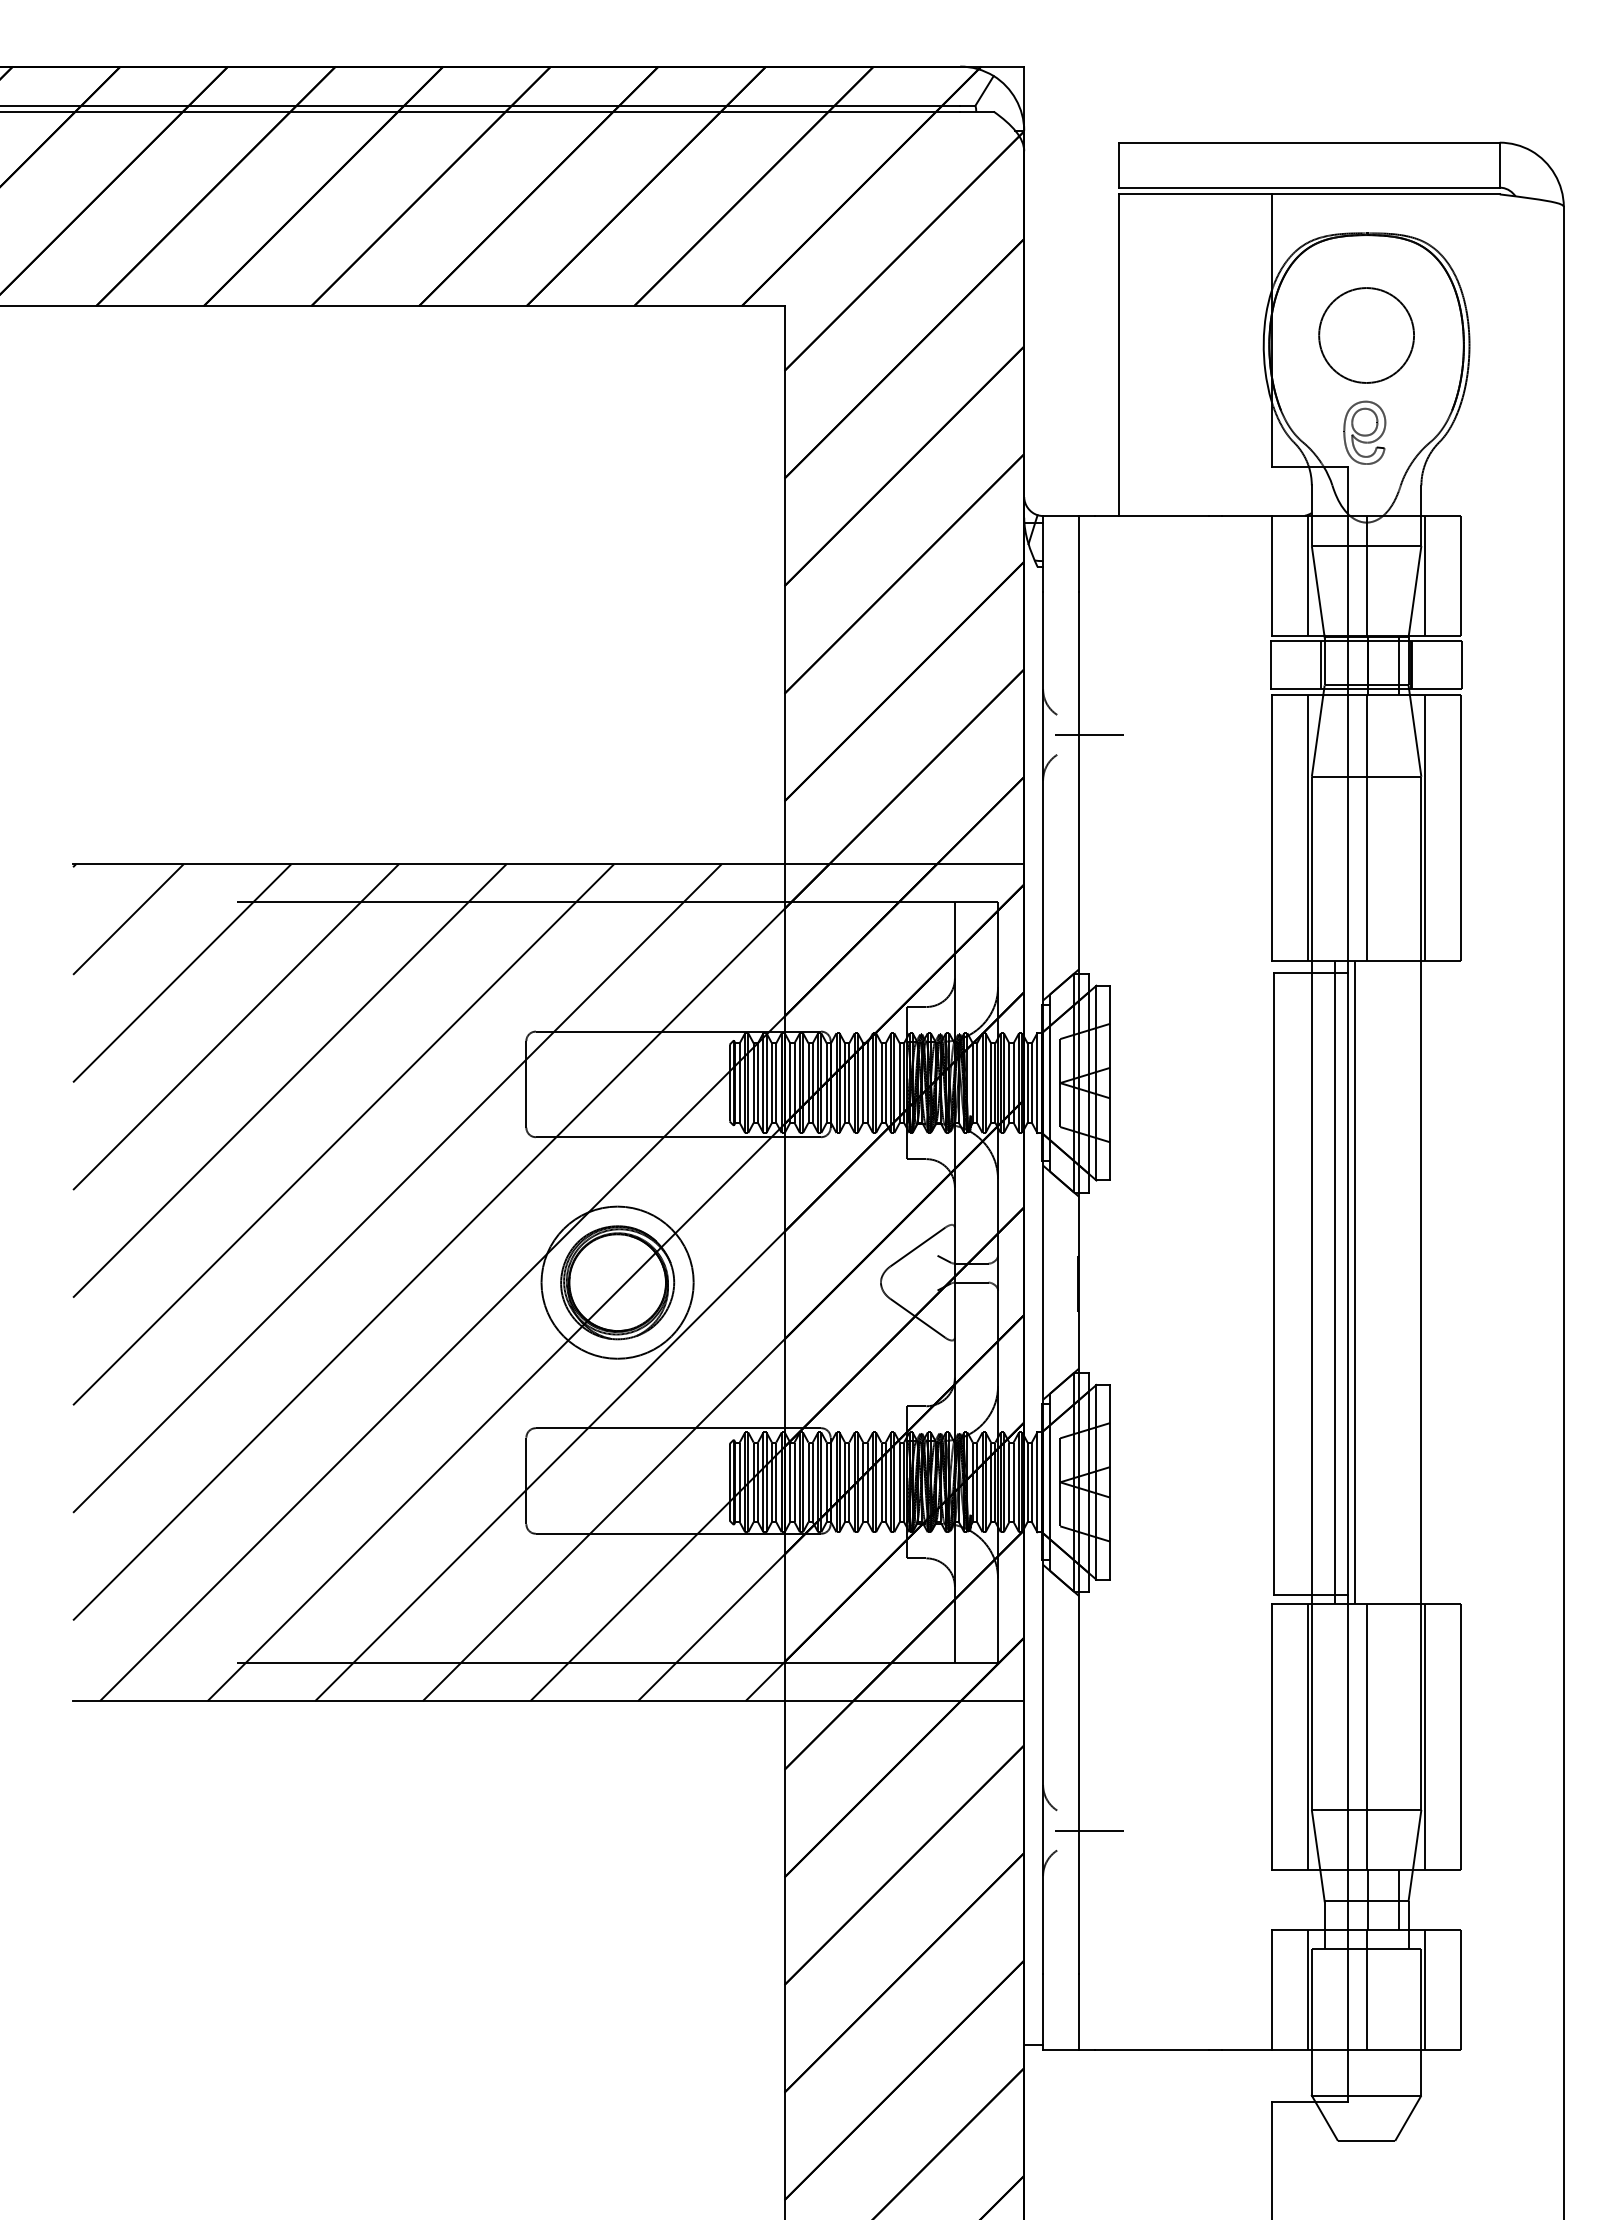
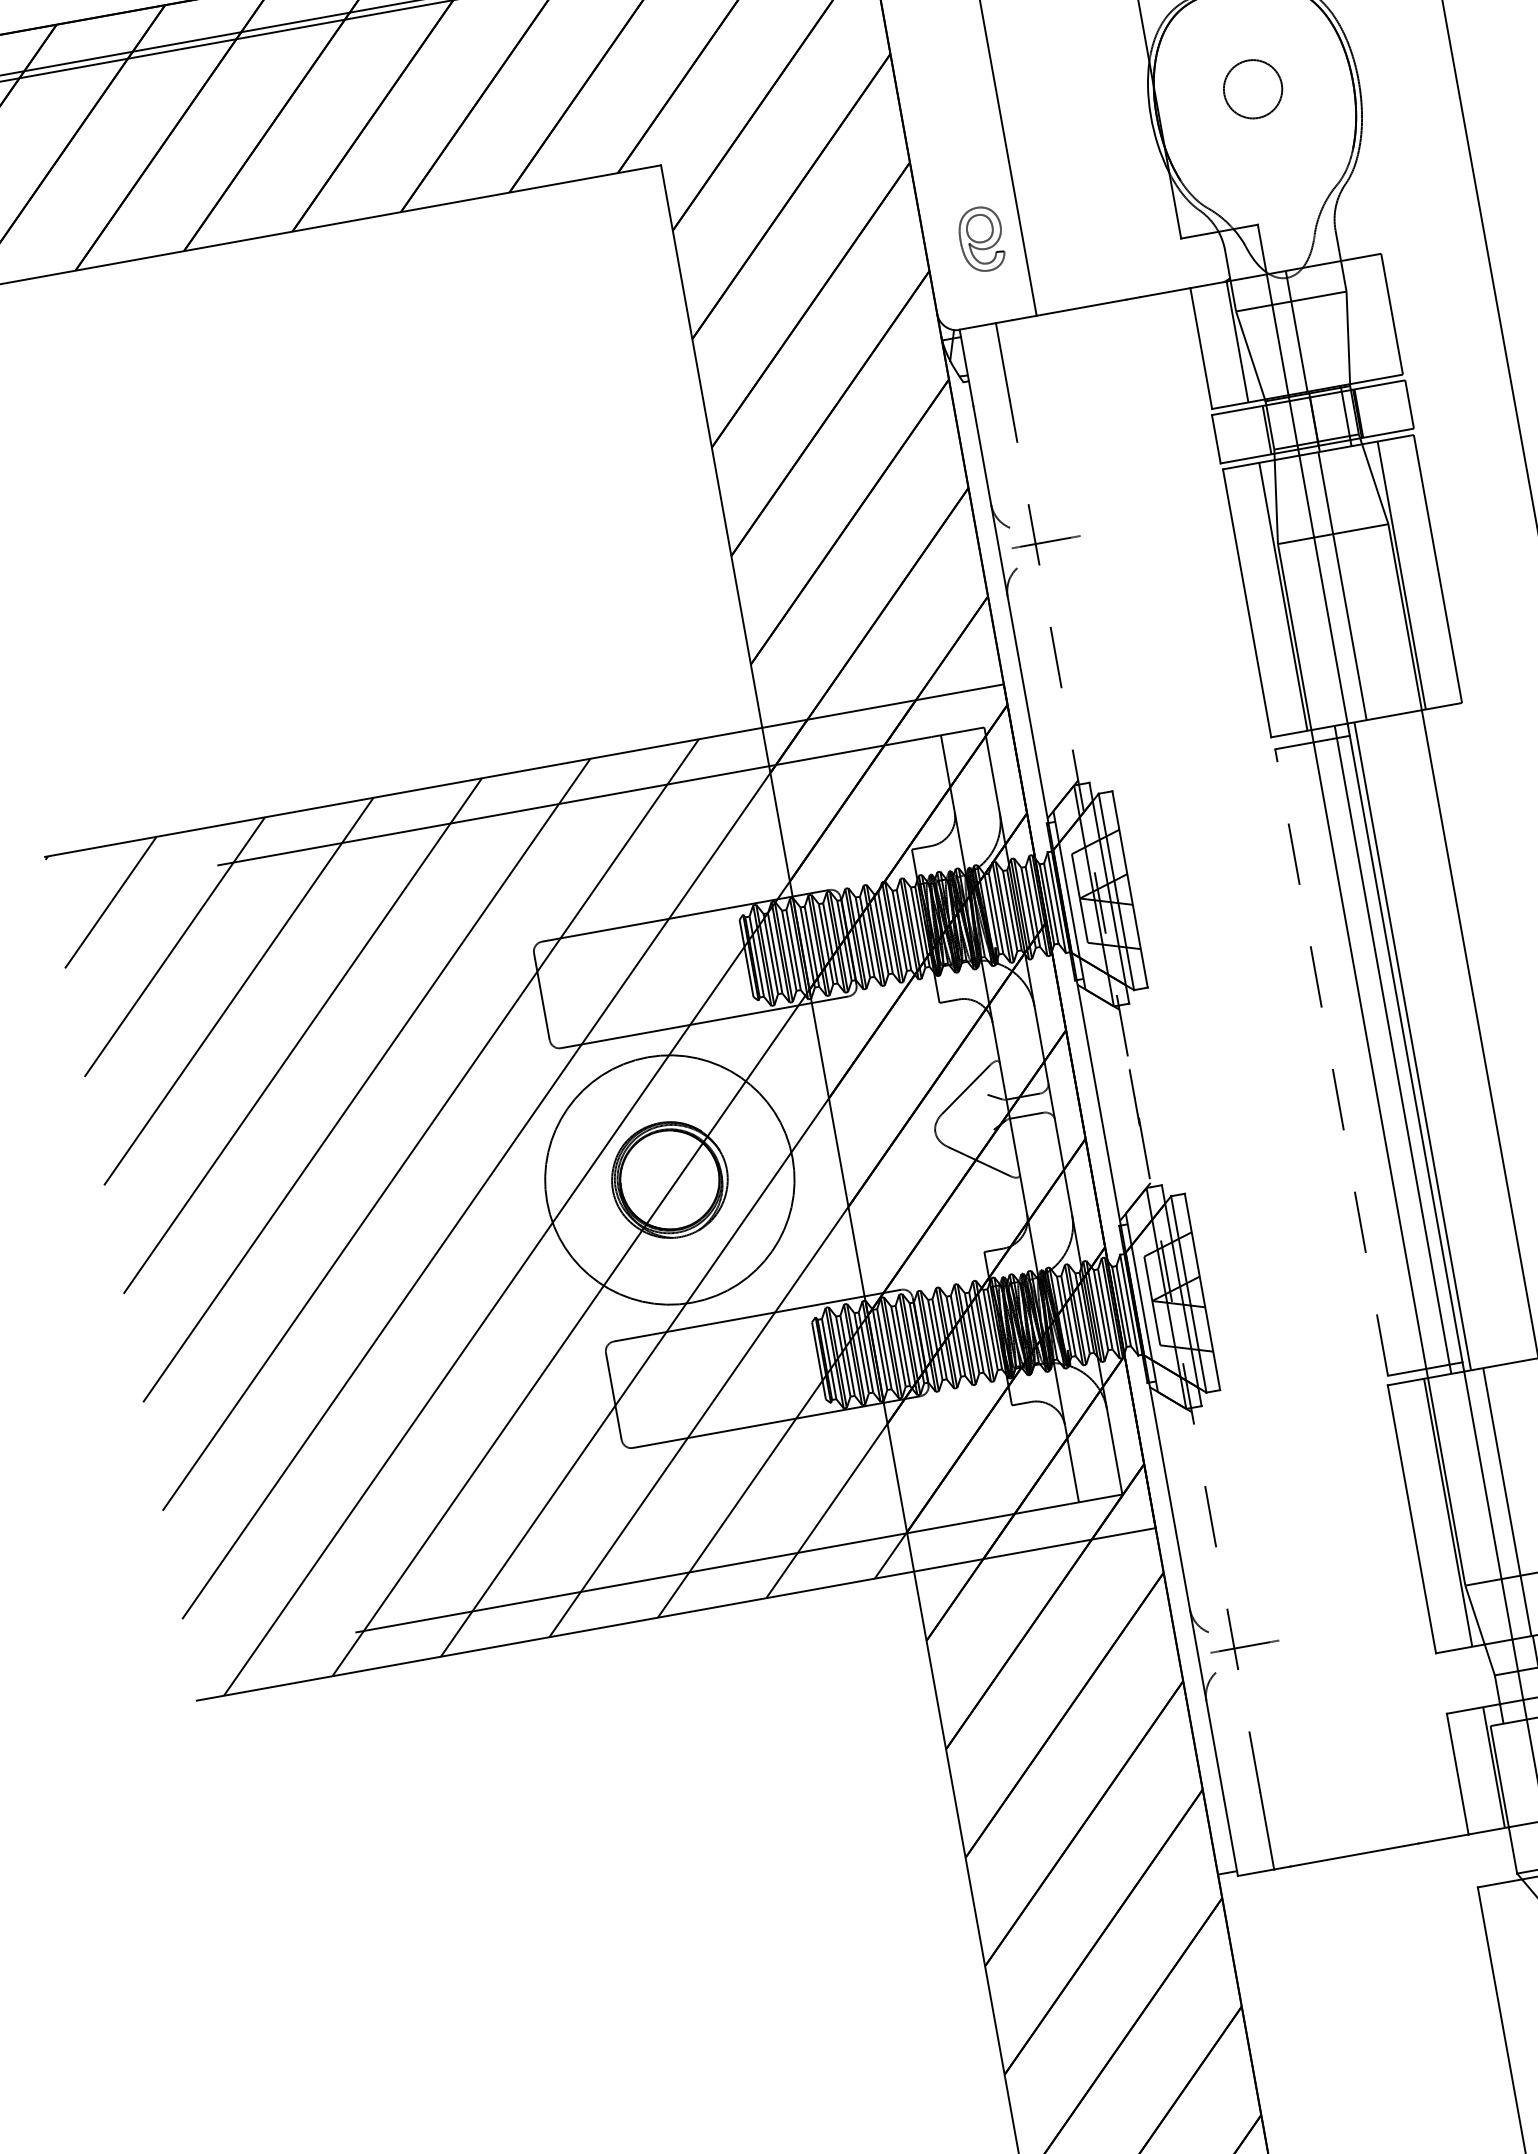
circle: (1366, 335) -> (1253, 89), size x0.6
part: (1364, 432) -> (981, 239), moved
line: (1425, 575) -> (1356, 320), removed
circle: (617, 1282) -> (669, 1179), size x1.6
line: (1079, 1282) -> (1135, 1096), solid -> dashed
line: (1273, 1284) -> (1331, 1062), solid -> dashed

